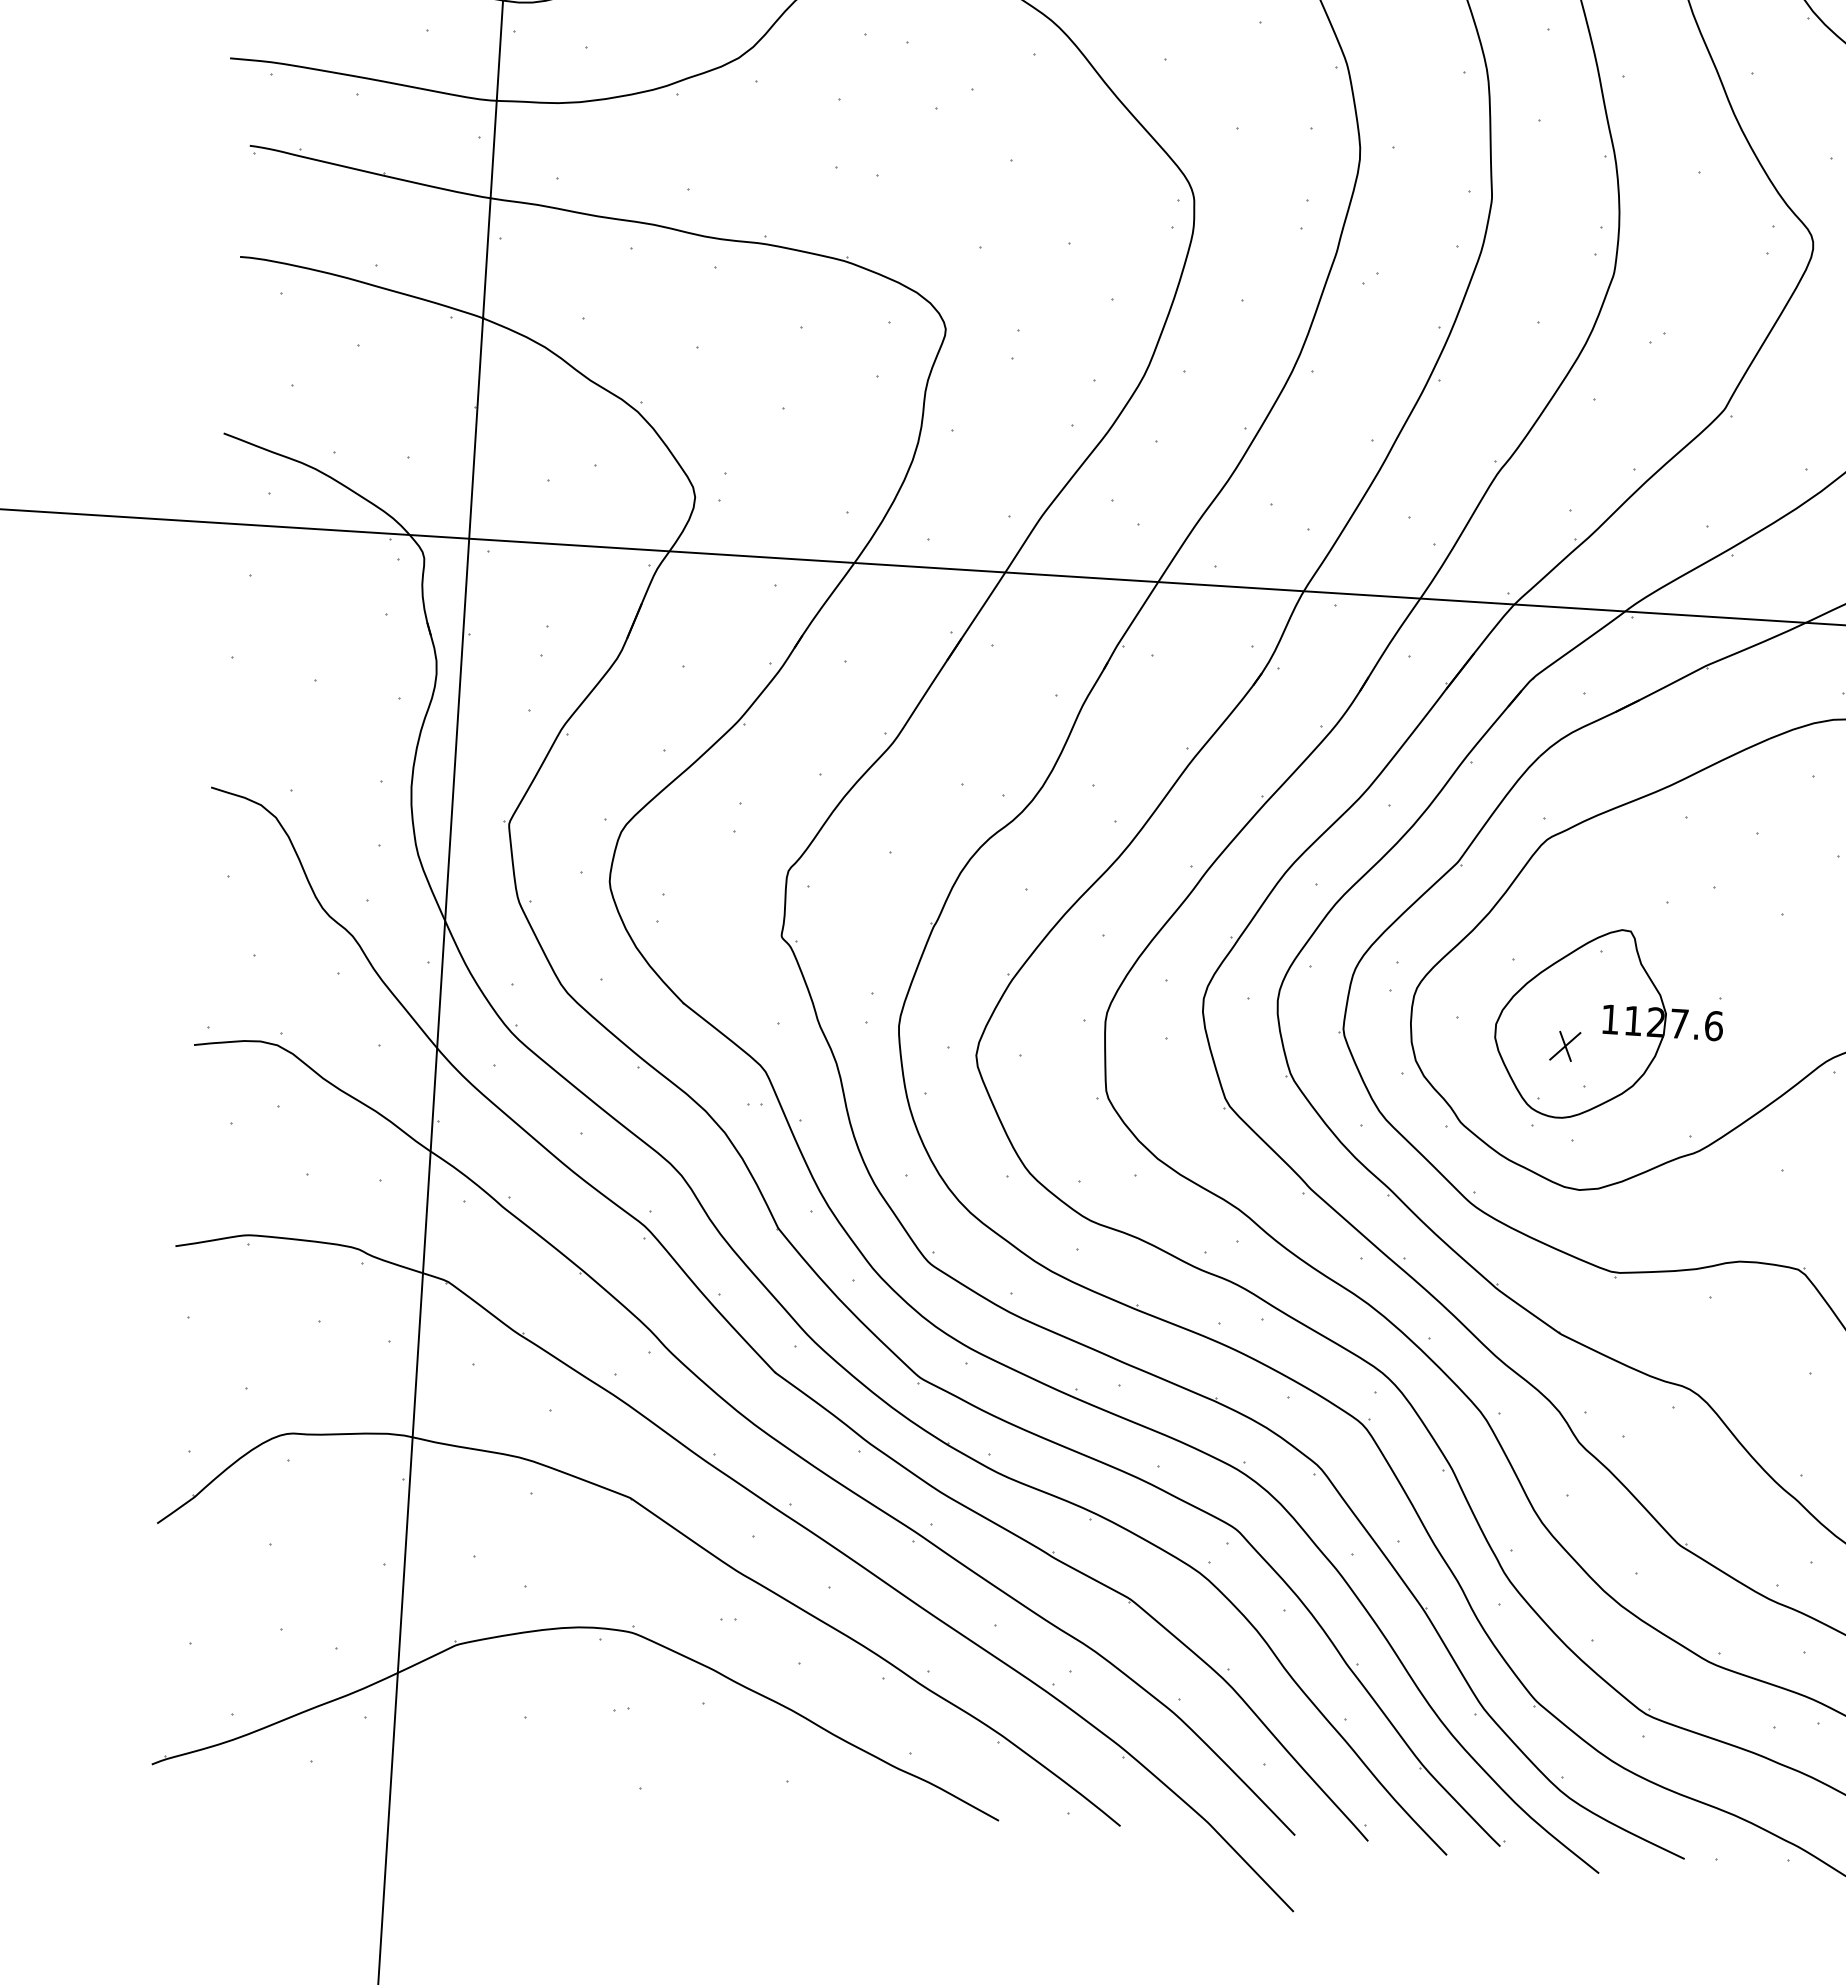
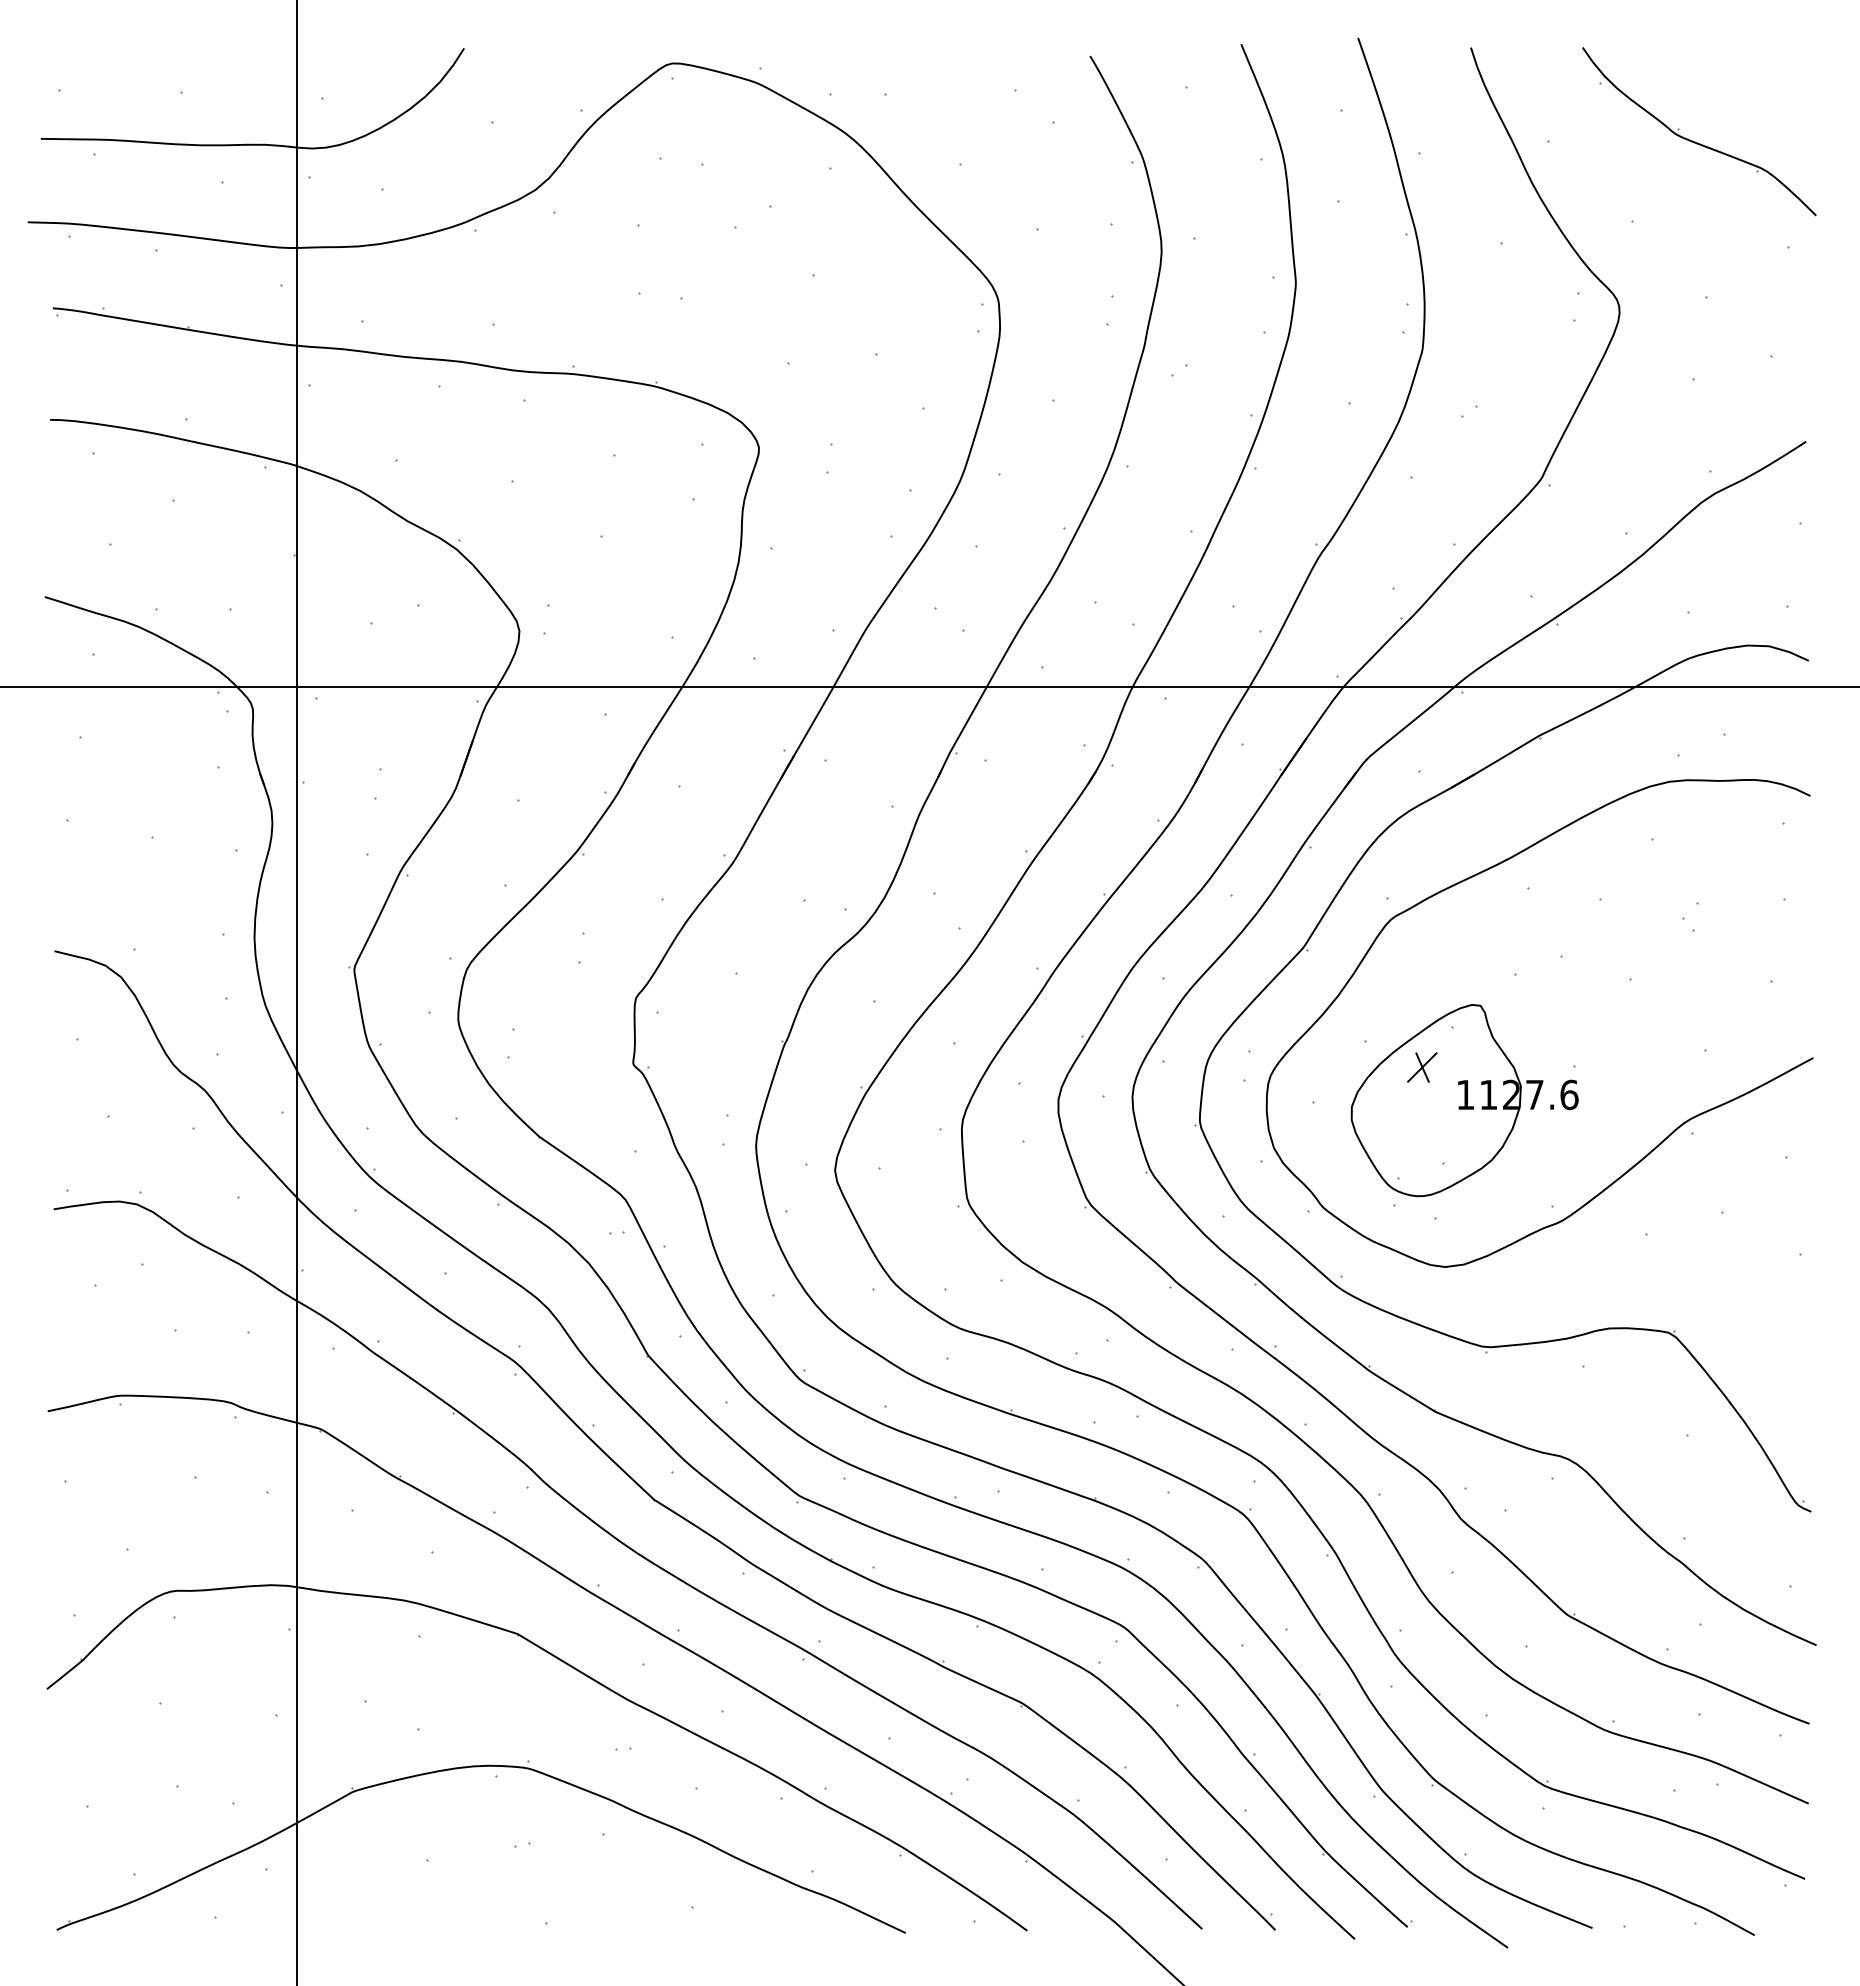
part: (1565, 1046) -> (1422, 1067), moved

